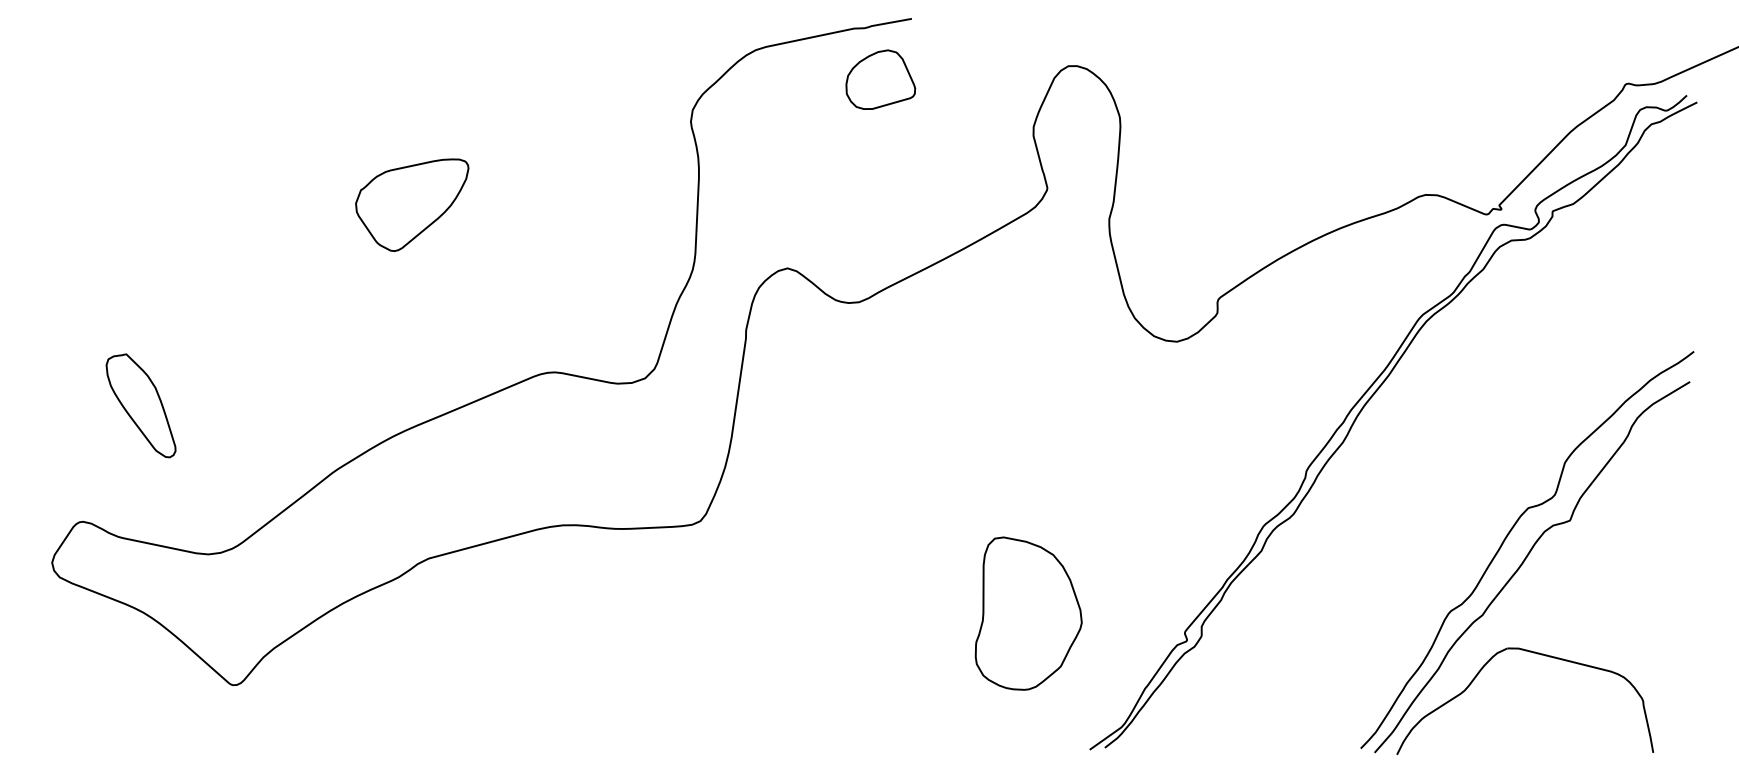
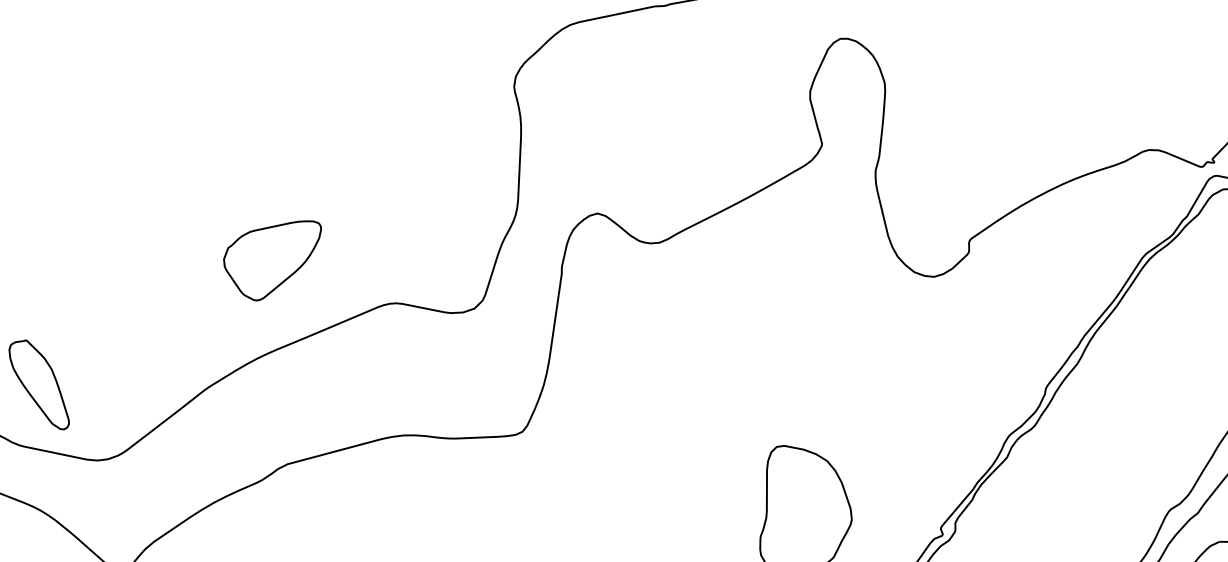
part: (880, 79) -> (677, 50), removed
part: (412, 204) -> (272, 260), moved
part: (140, 405) -> (38, 384), moved

